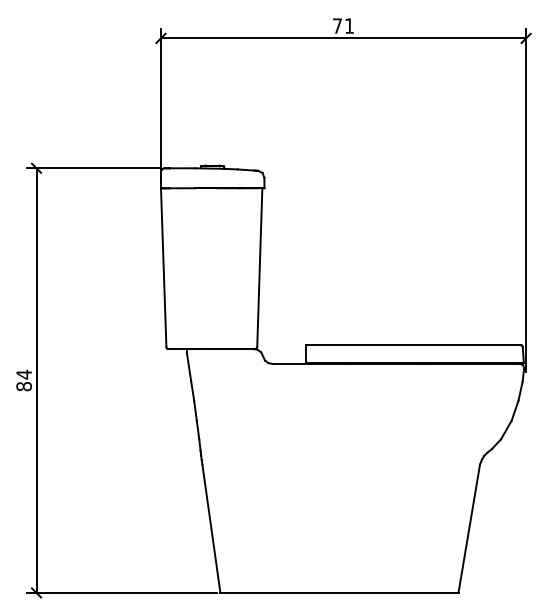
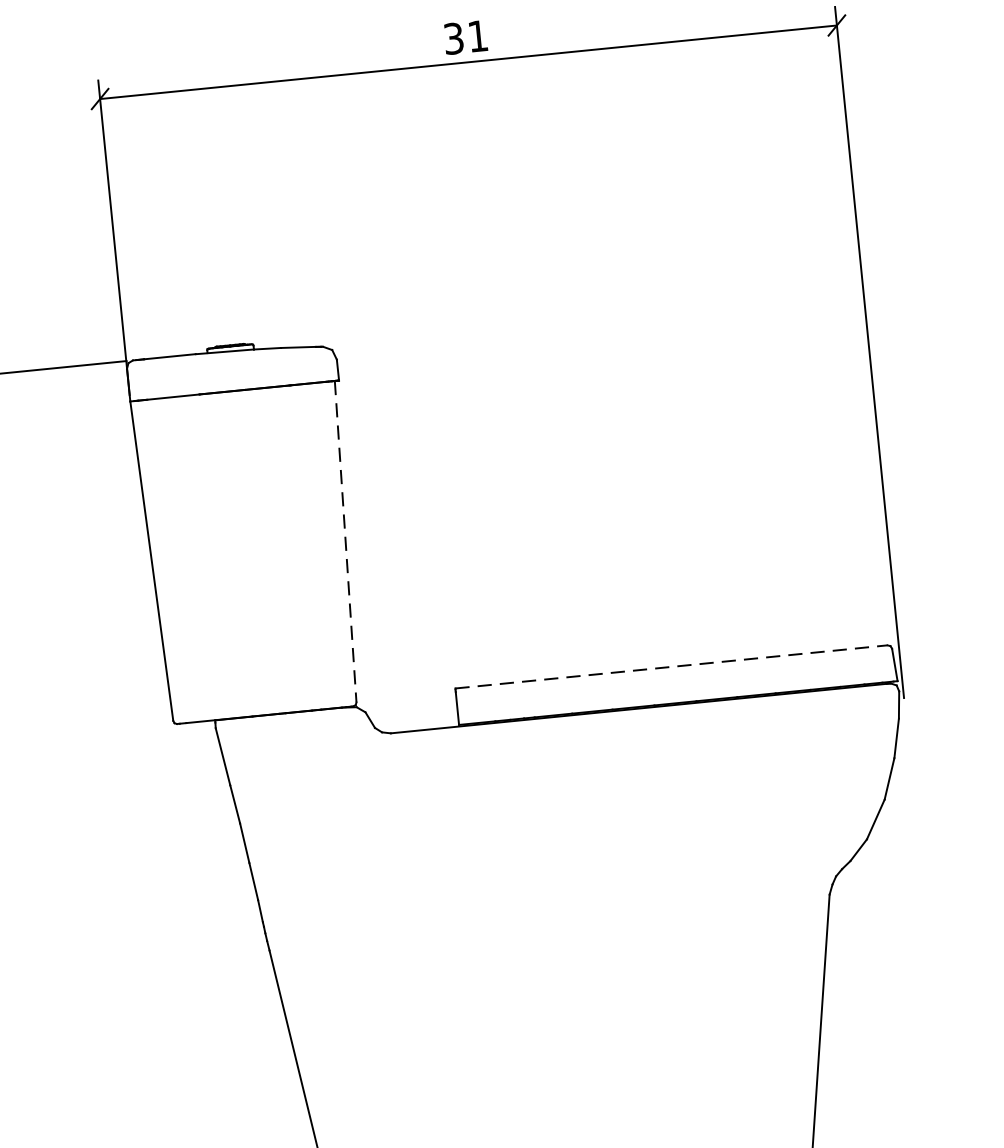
text: (337, 25) -> (453, 37), 71 -> 31
line: (259, 268) -> (345, 543), solid -> dashed
line: (414, 345) -> (673, 667), solid -> dashed

